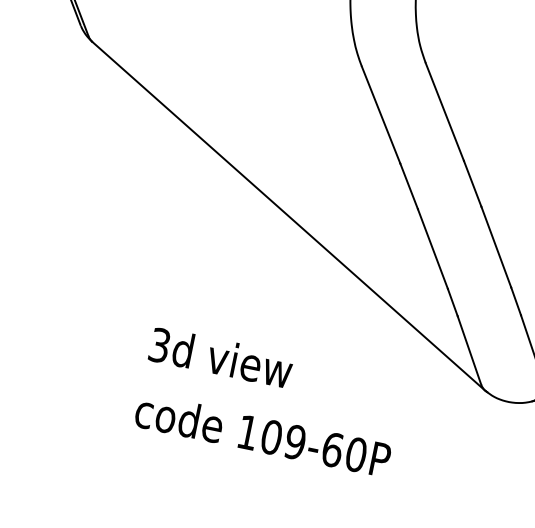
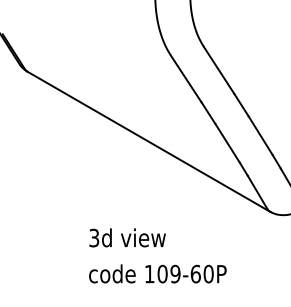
text: (269, 401) -> (157, 255), moved

